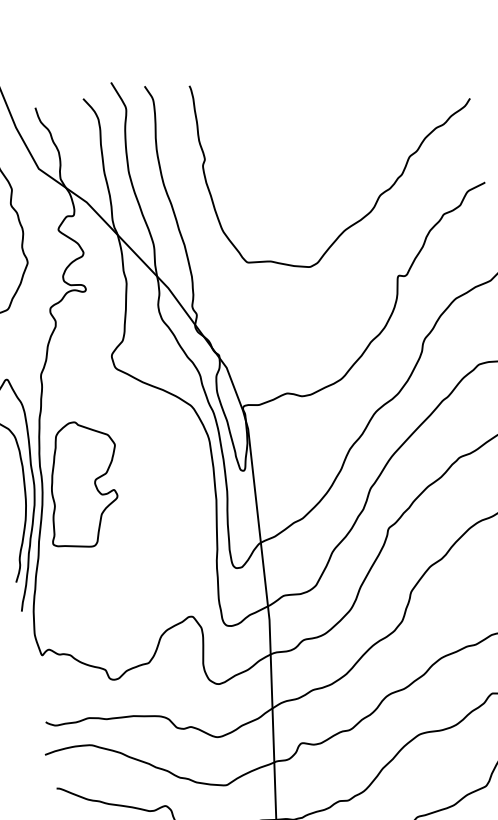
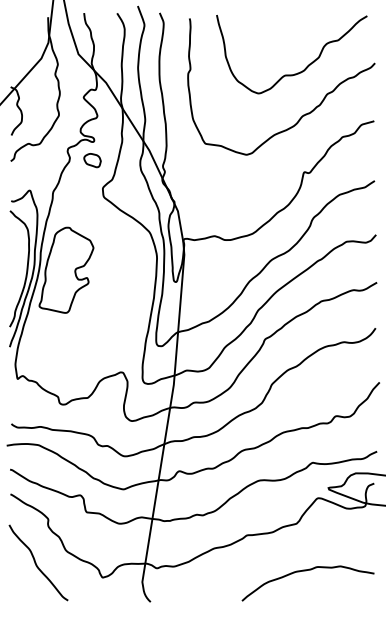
curve: (360, 133) -> (297, 72), added
part: (88, 318) -> (92, 160), added

